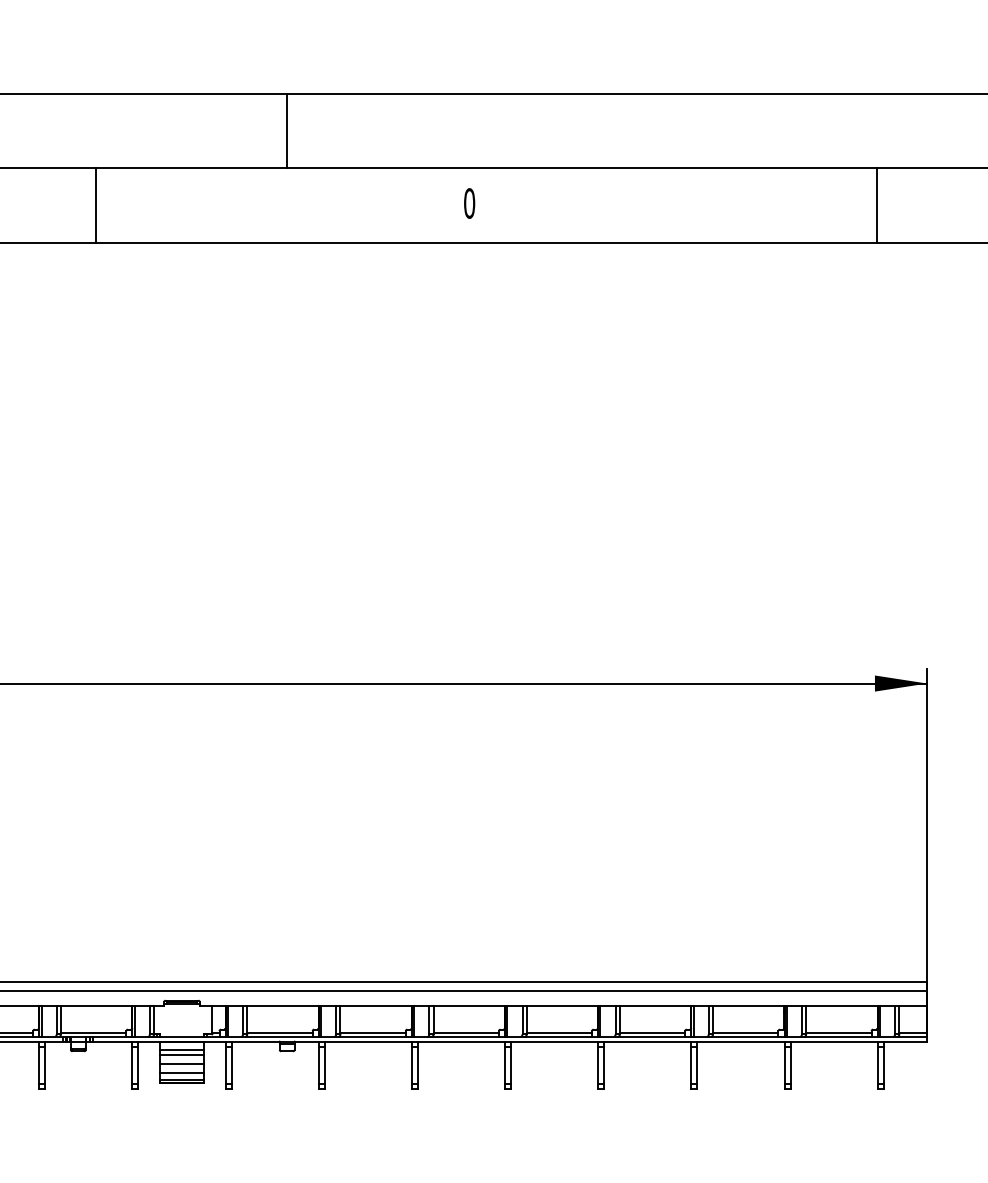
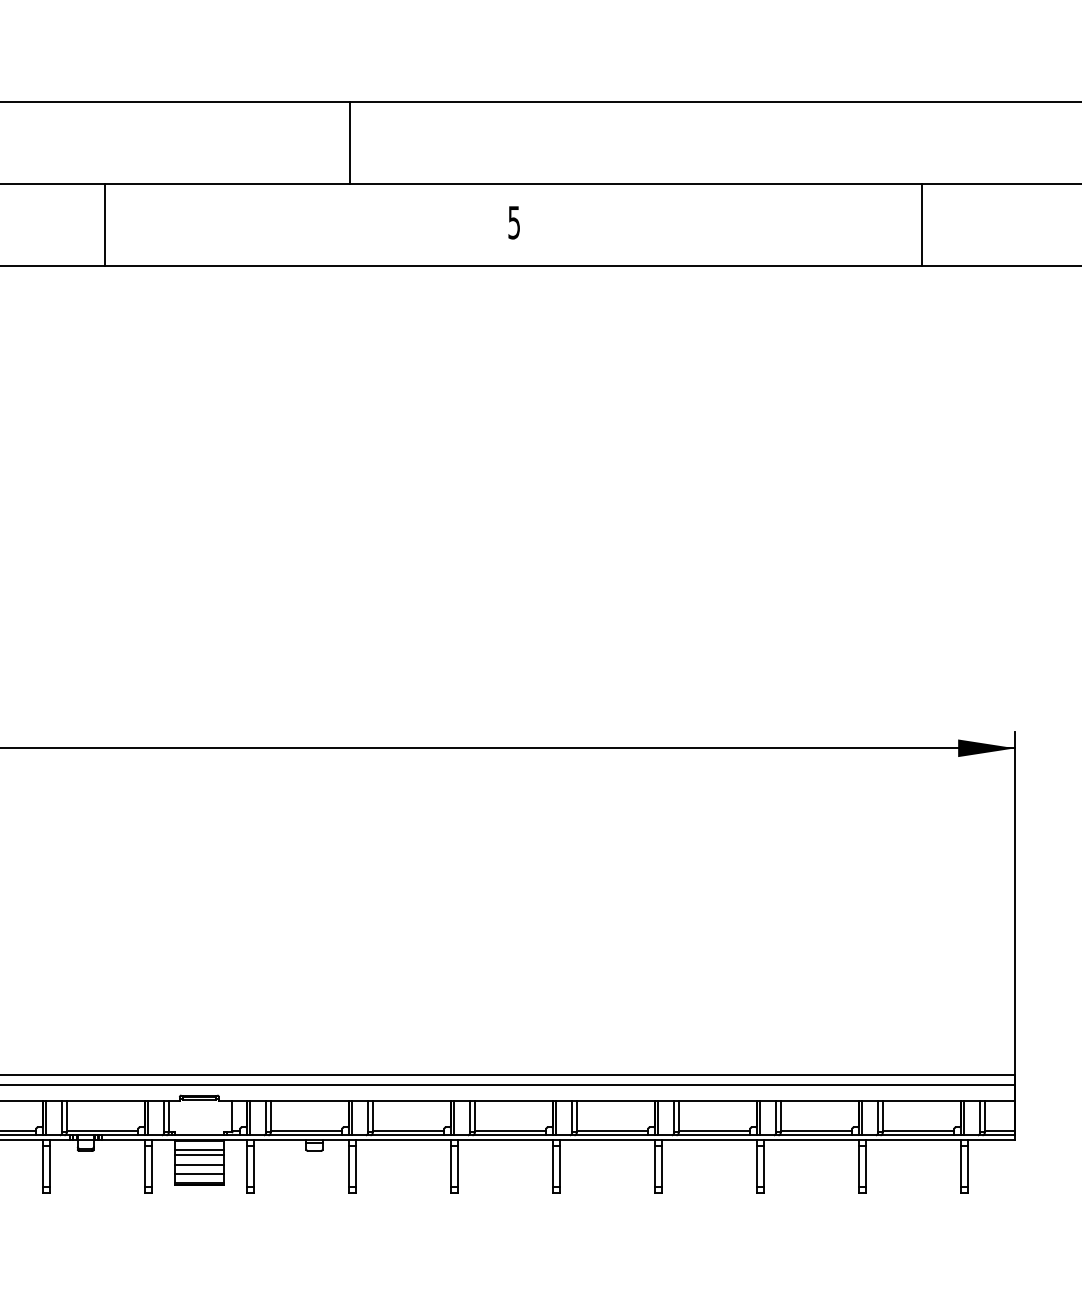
line: (286, 130) -> (349, 142), moved
text: (469, 203) -> (514, 222), 0 -> 5
line: (876, 205) -> (921, 224), moved

